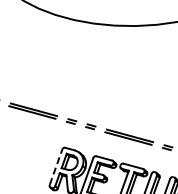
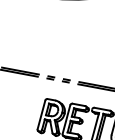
line: (56, 167) -> (41, 115), dashed -> solid

